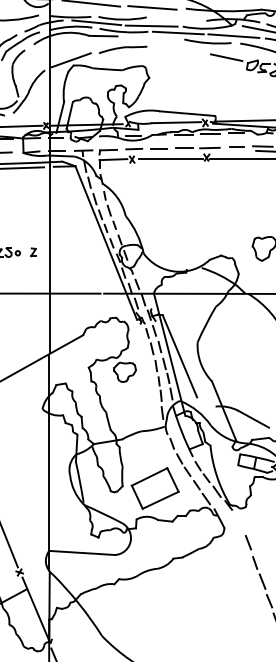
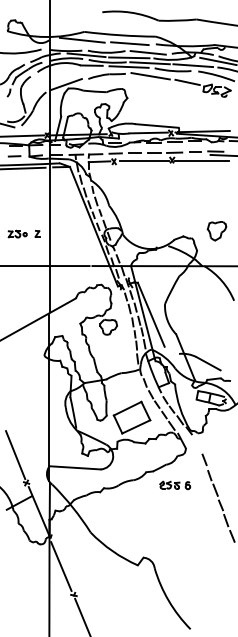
line: (175, 19) -> (147, 52), added
line: (150, 37) -> (128, 66), added
line: (178, 50) -> (150, 76), added
part: (211, 575) -> (175, 485), added

